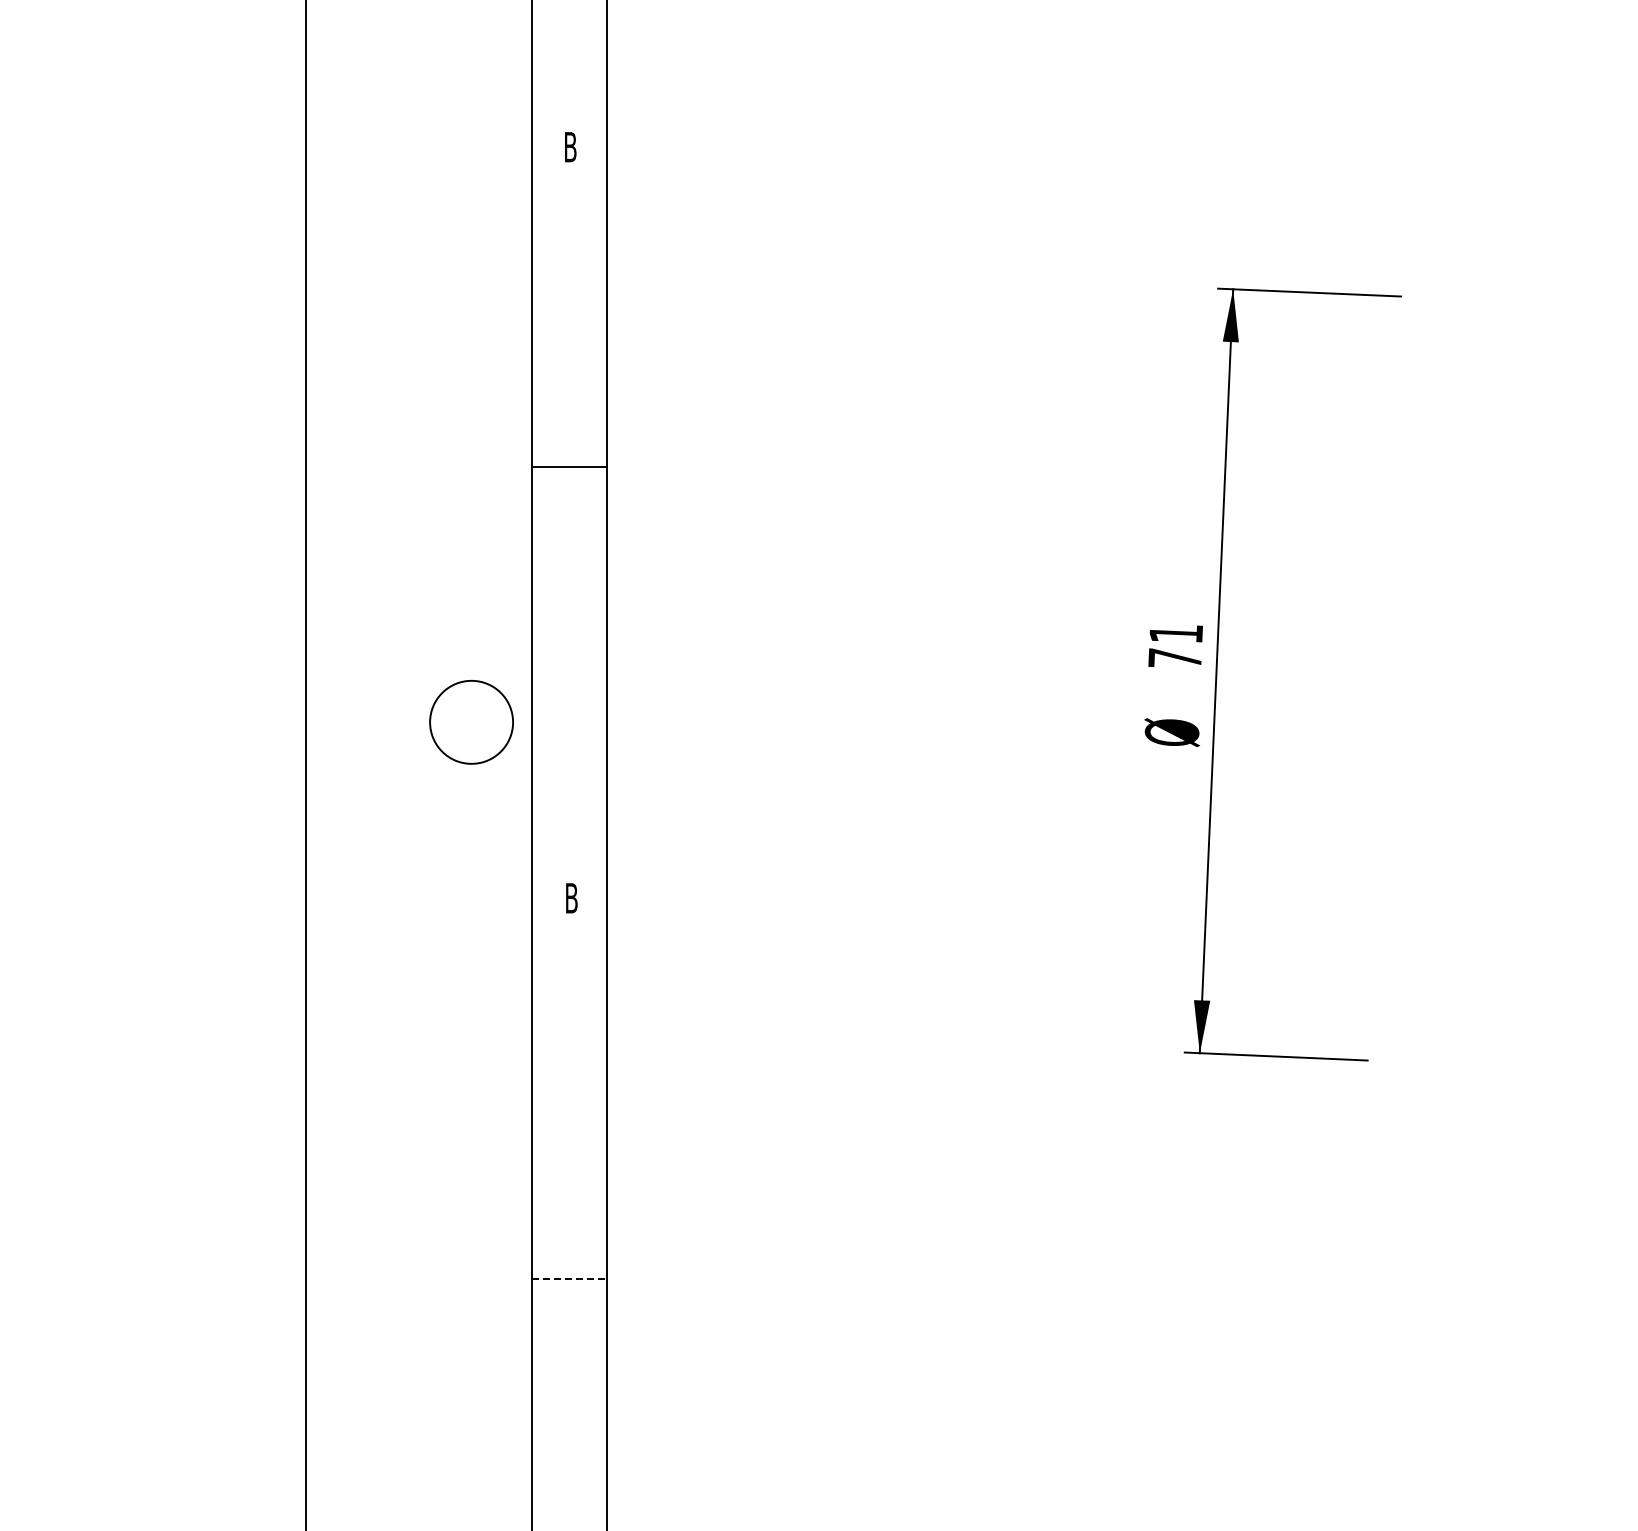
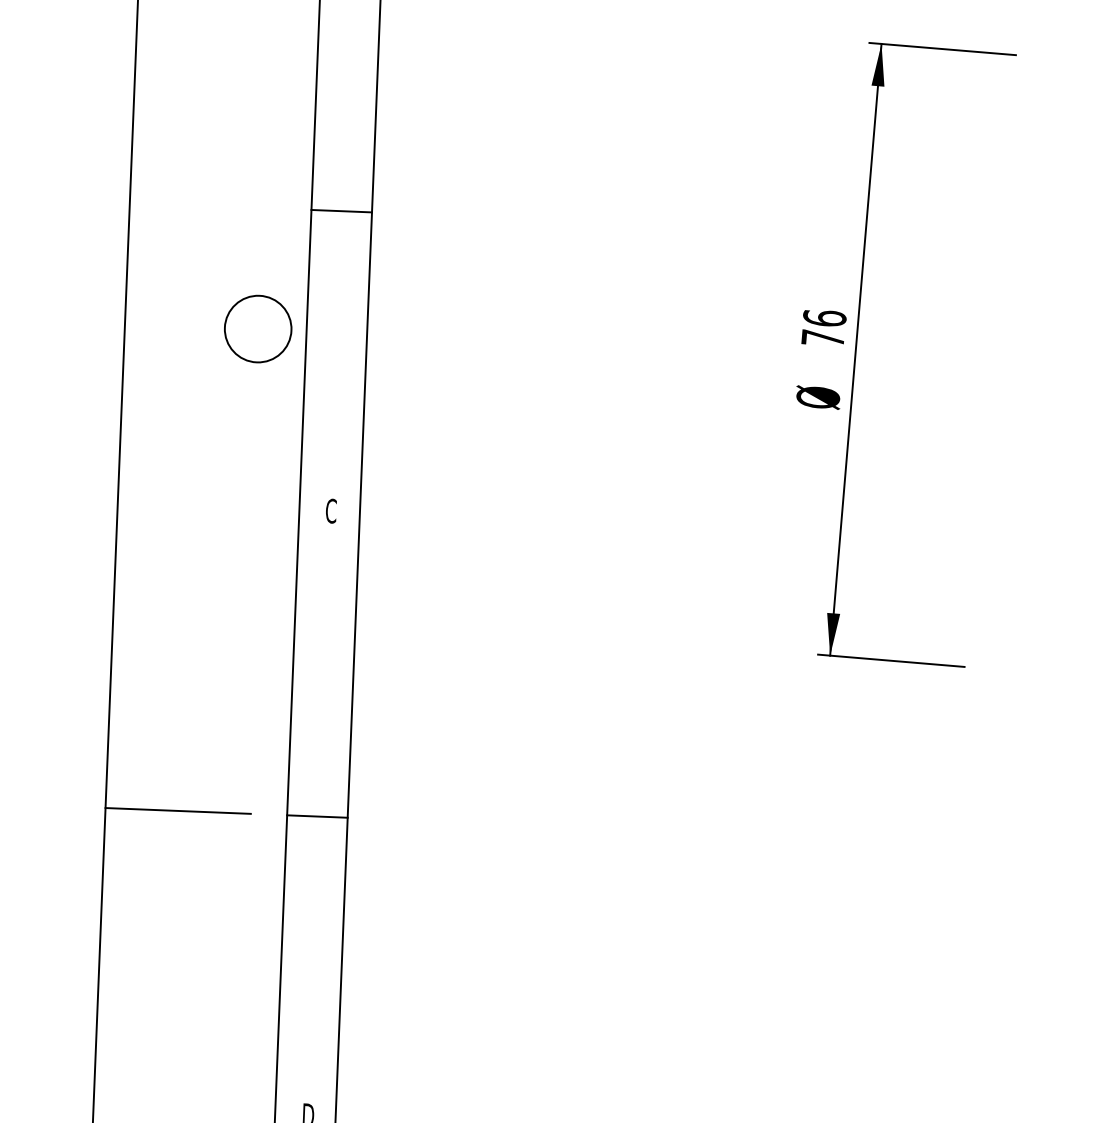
line: (569, 467) -> (341, 211), moved
text: (1176, 633) -> (824, 318), 71 -> 76
circle: (471, 722) -> (258, 329), moved
text: (571, 897) -> (331, 510), B -> C
line: (395, 1279) -> (177, 811), added
line: (569, 1279) -> (317, 816), dashed -> solid

